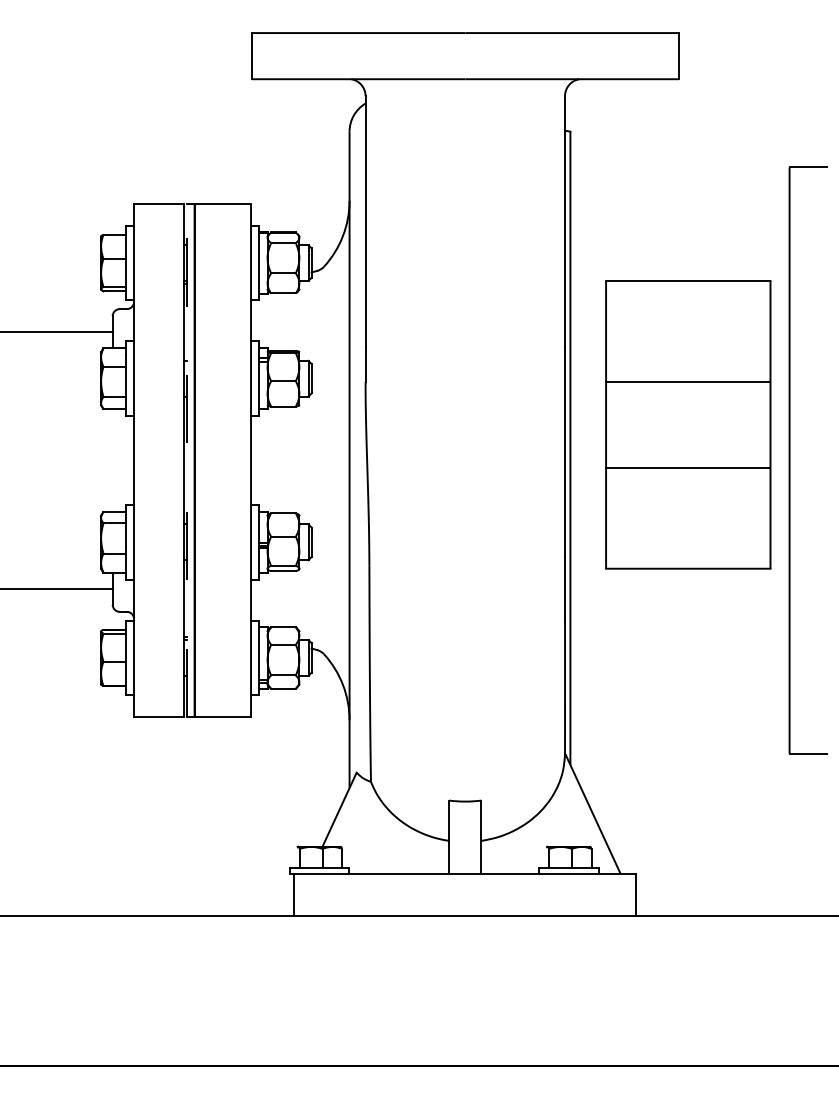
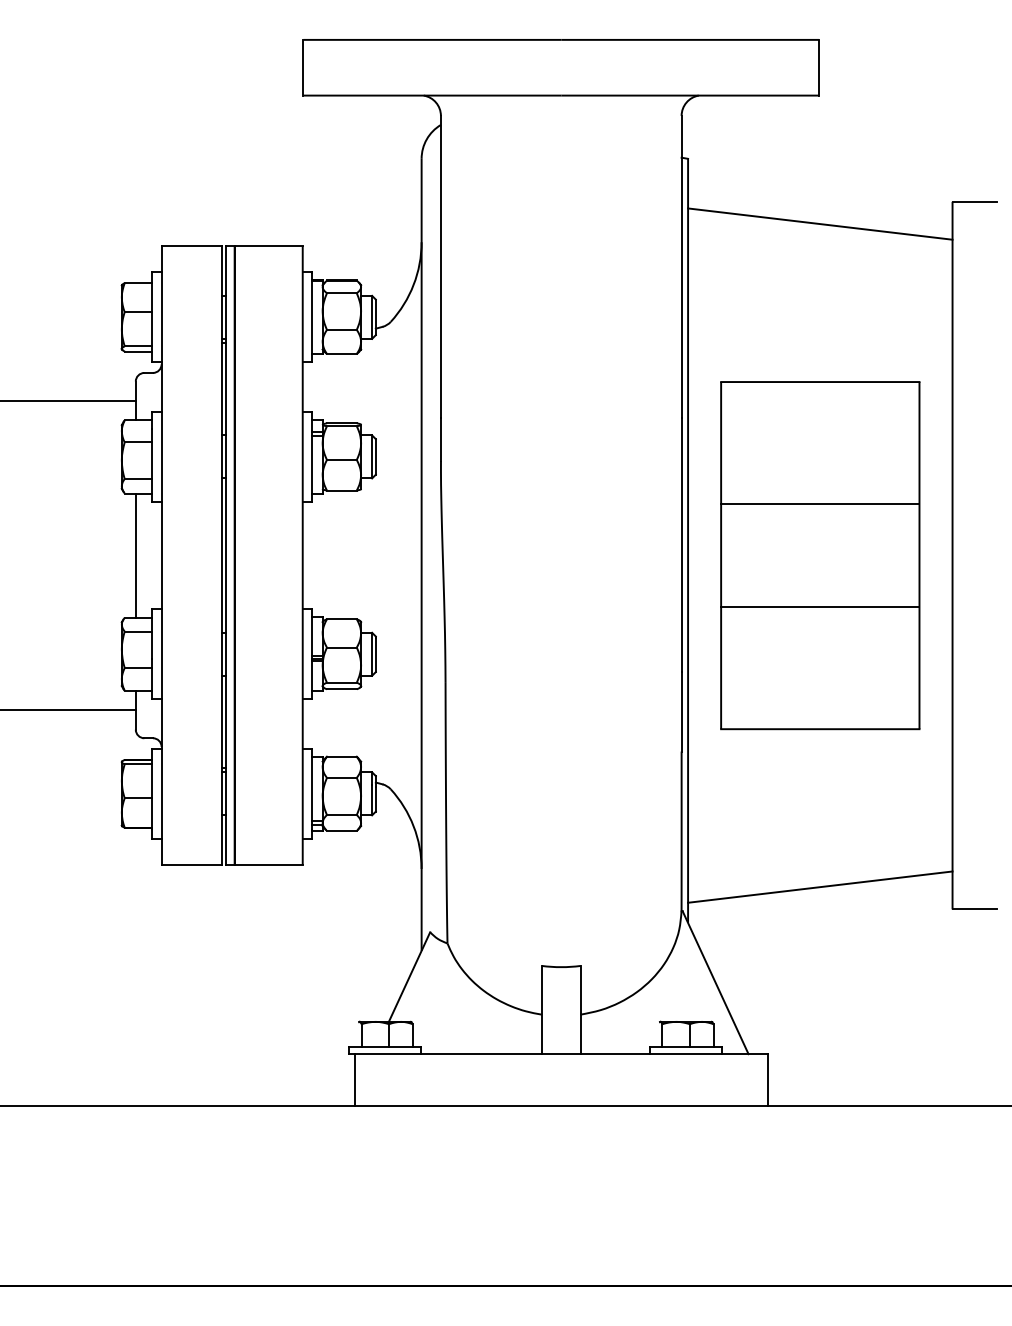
line: (680, 185) -> (820, 223), added
part: (688, 424) -> (820, 555), moved
line: (112, 460) -> (135, 555), added
line: (187, 460) -> (226, 555), dashed -> solid
line: (680, 734) -> (820, 886), added

